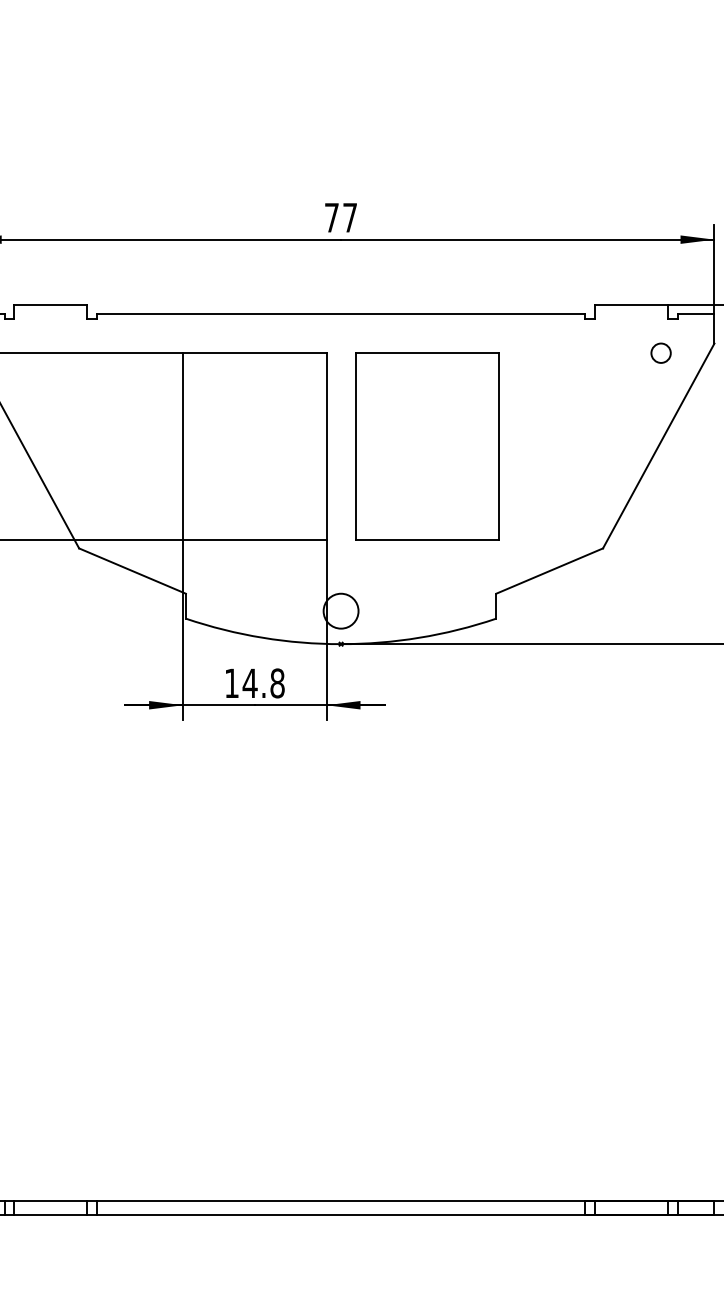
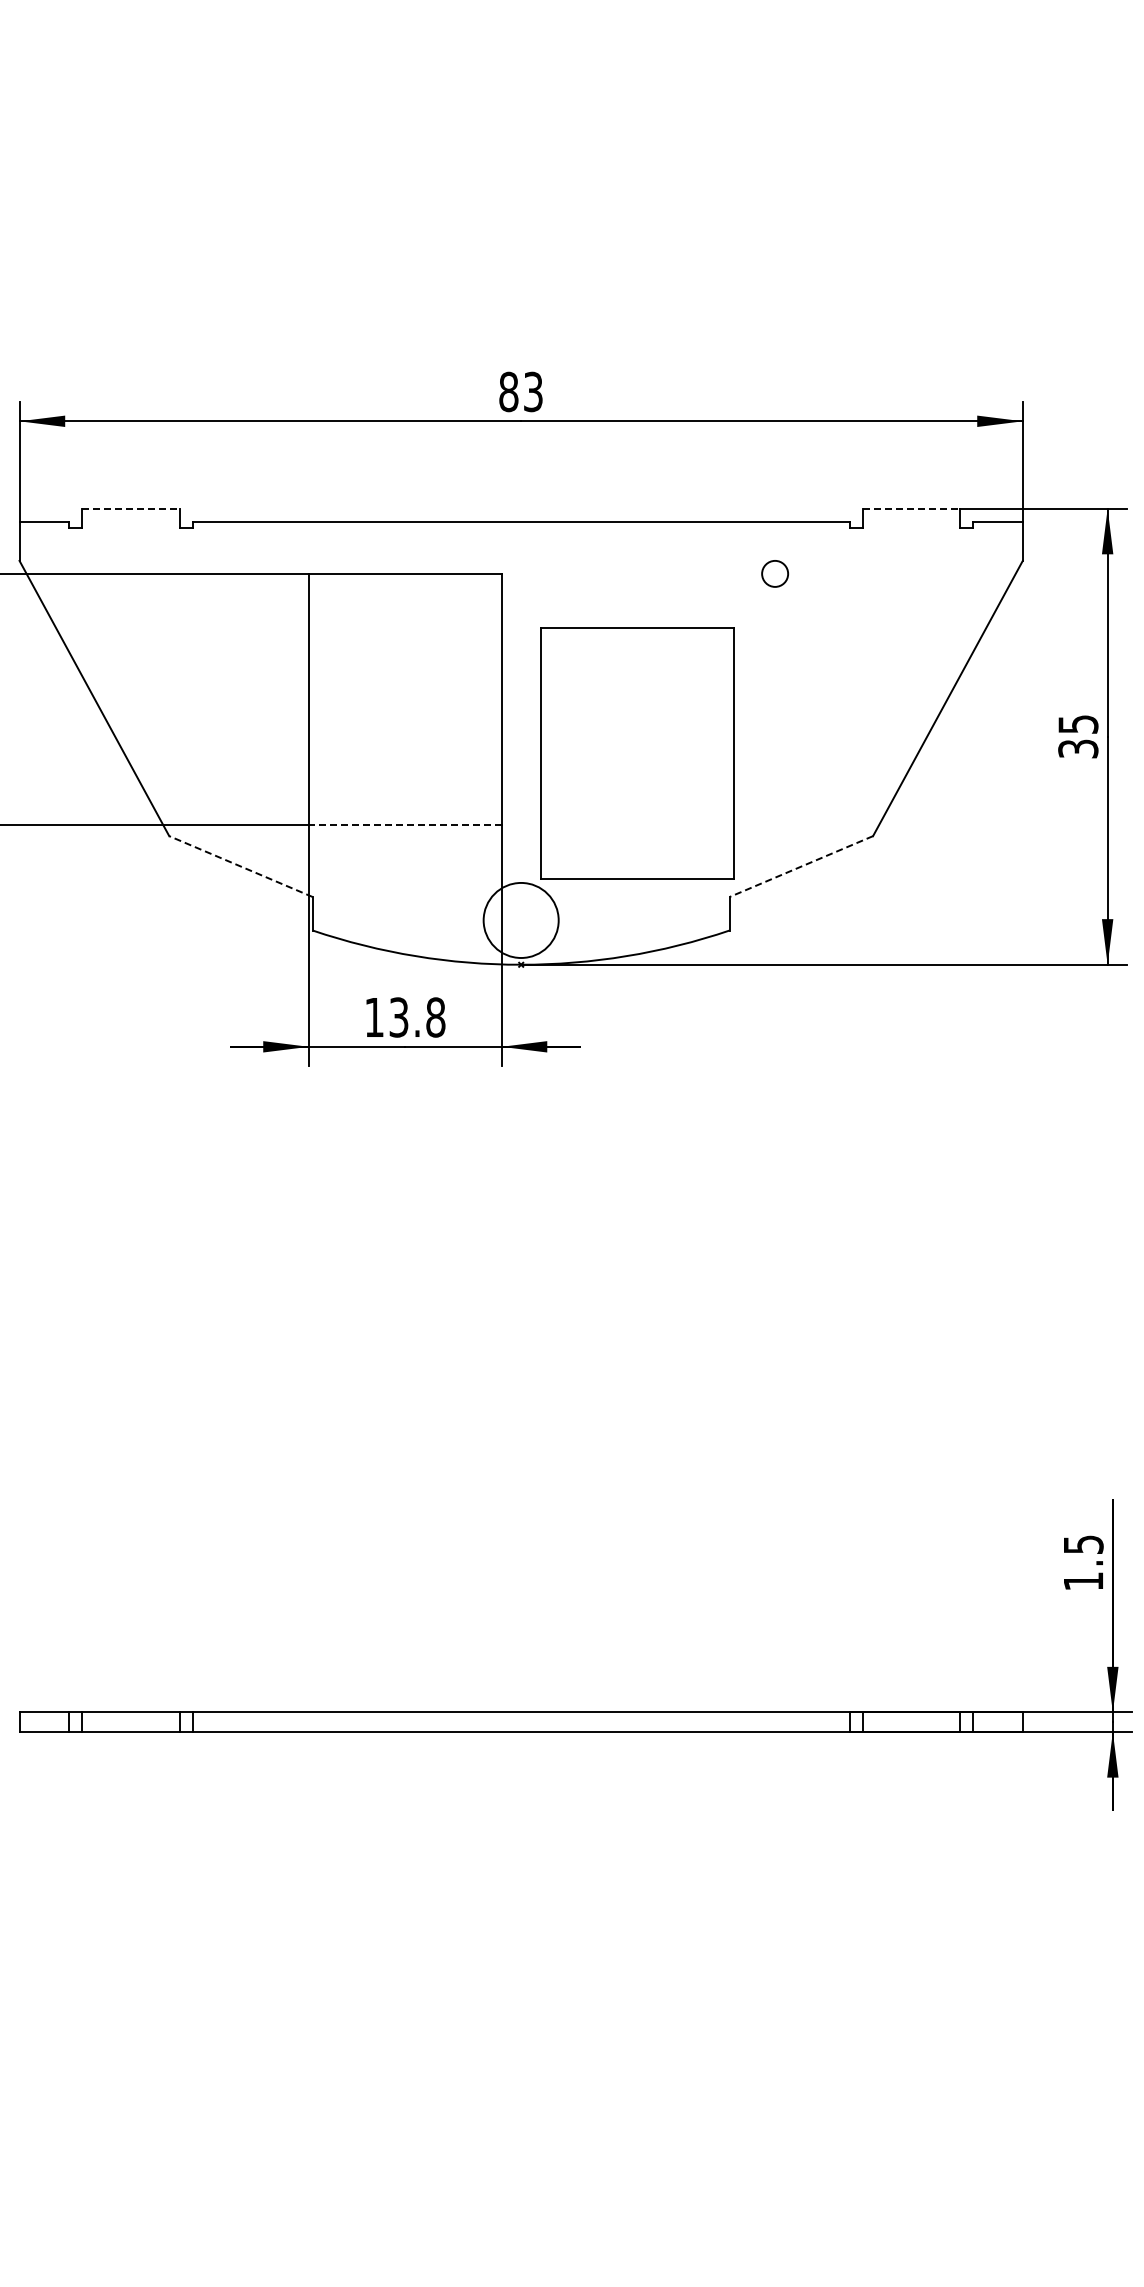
text: (340, 217) -> (520, 391), 77 -> 83
line: (50, 304) -> (130, 508), solid -> dashed
line: (631, 304) -> (911, 508), solid -> dashed
circle: (660, 352) -> (774, 573), moved
part: (427, 446) -> (637, 753), moved
line: (254, 540) -> (404, 825), solid -> dashed
line: (132, 571) -> (240, 866), solid -> dashed
line: (549, 571) -> (801, 866), solid -> dashed
circle: (340, 611) -> (520, 920), size x1.6
text: (249, 683) -> (398, 1017), 14.8 -> 13.8

